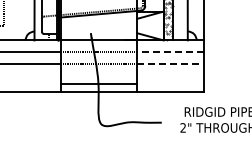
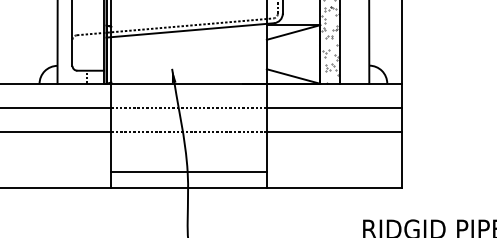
line: (169, 52) -> (332, 108), dashed -> solid
line: (170, 64) -> (334, 132), dashed -> solid

